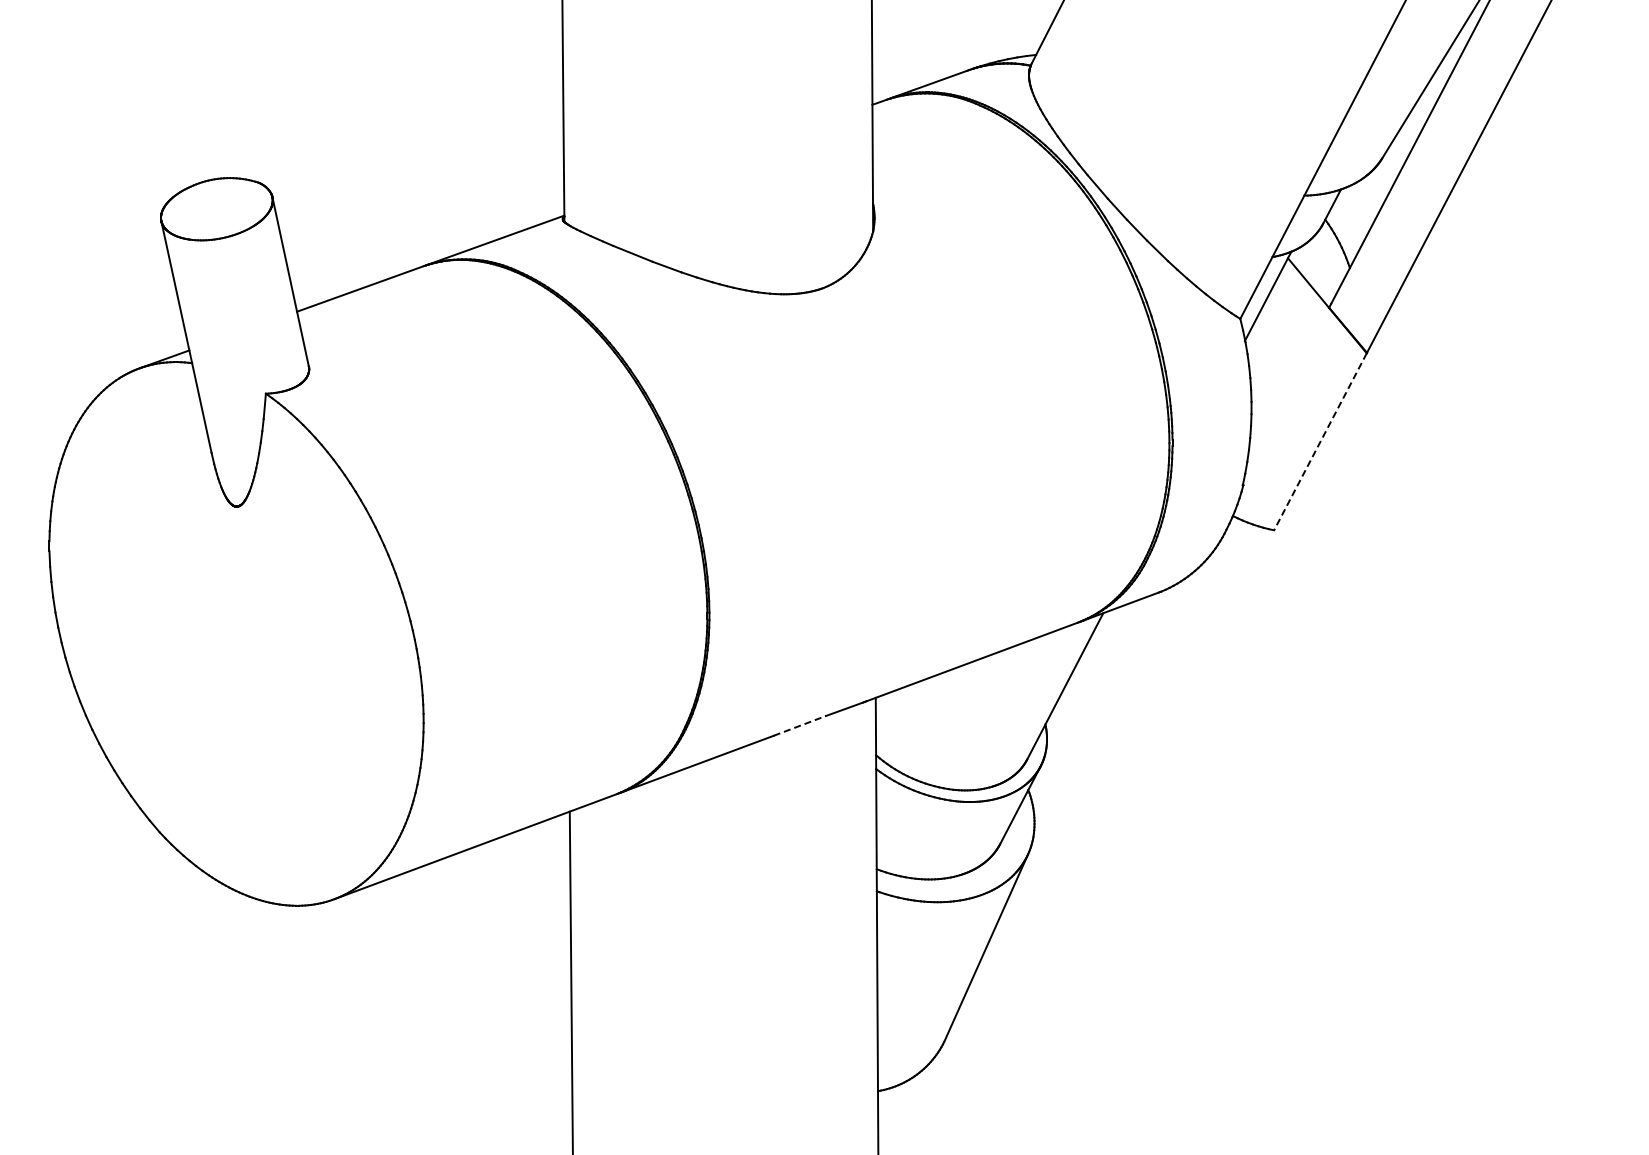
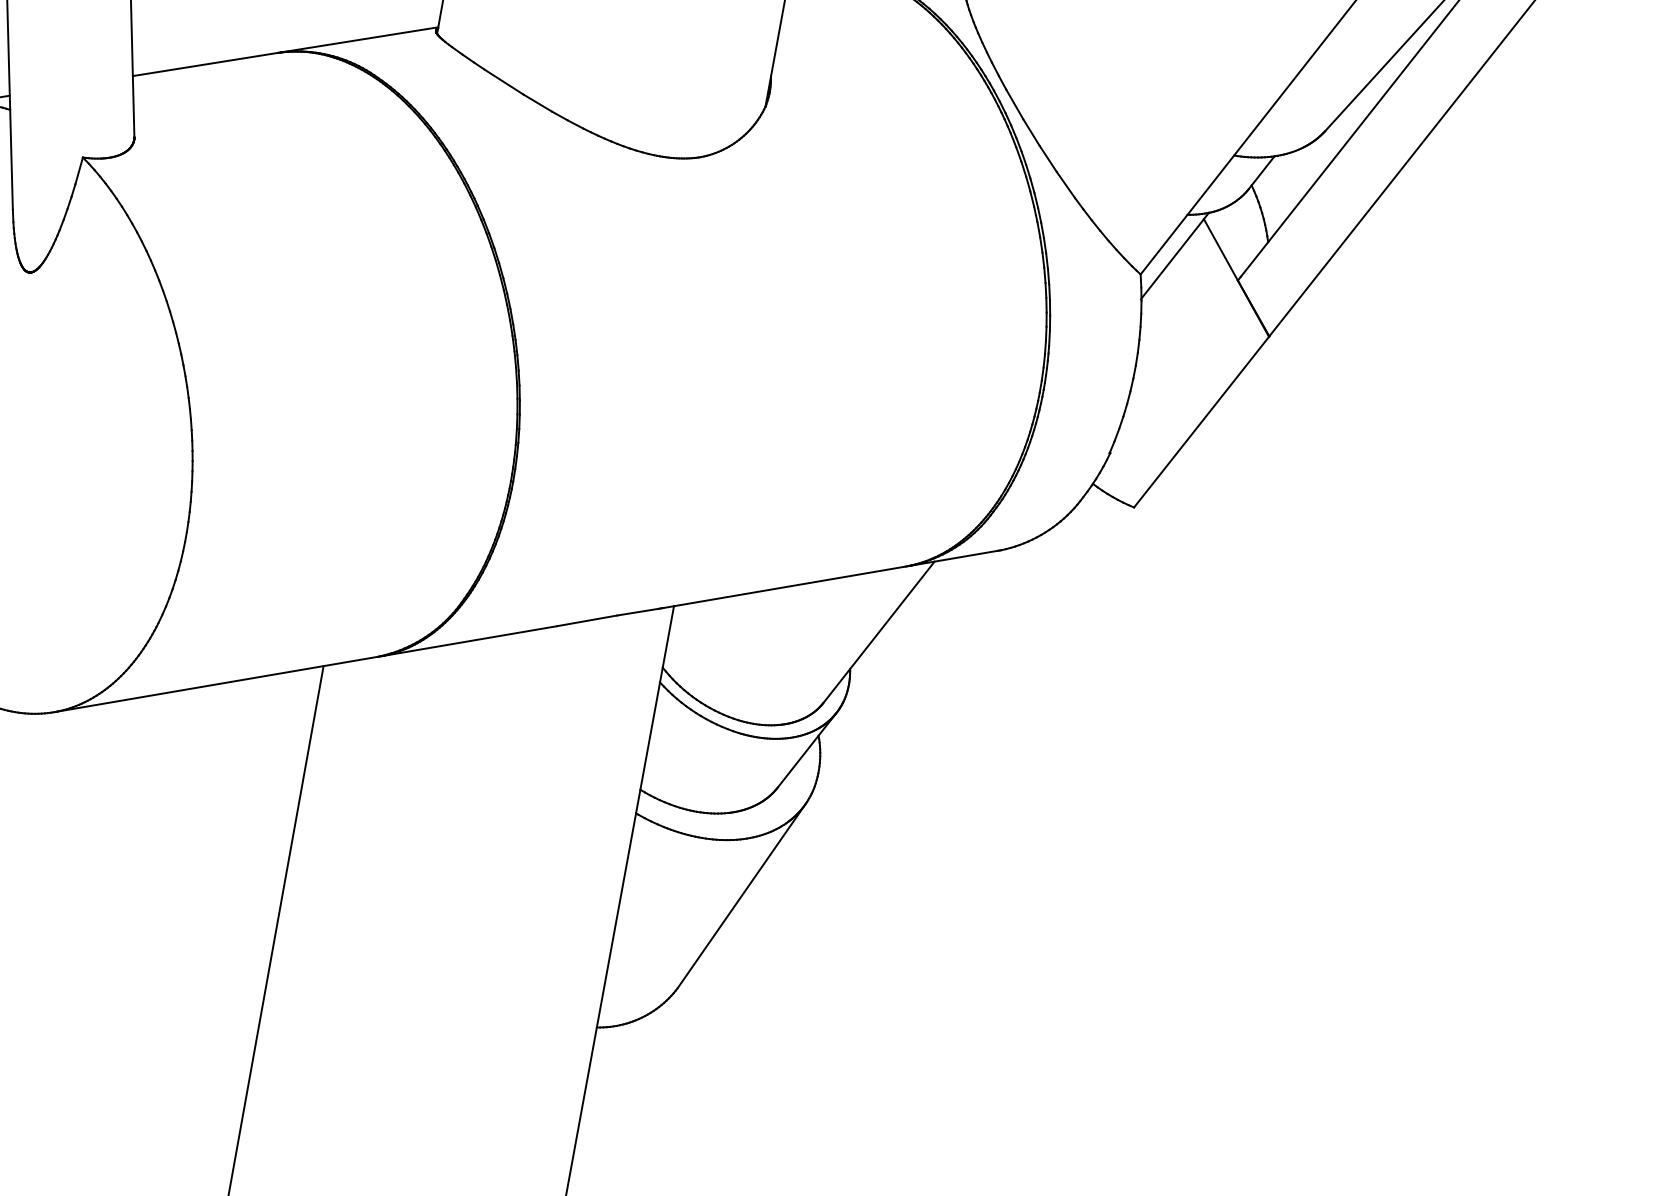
line: (1320, 441) -> (1201, 421), dashed -> solid
line: (800, 725) -> (587, 620), dashed -> solid

